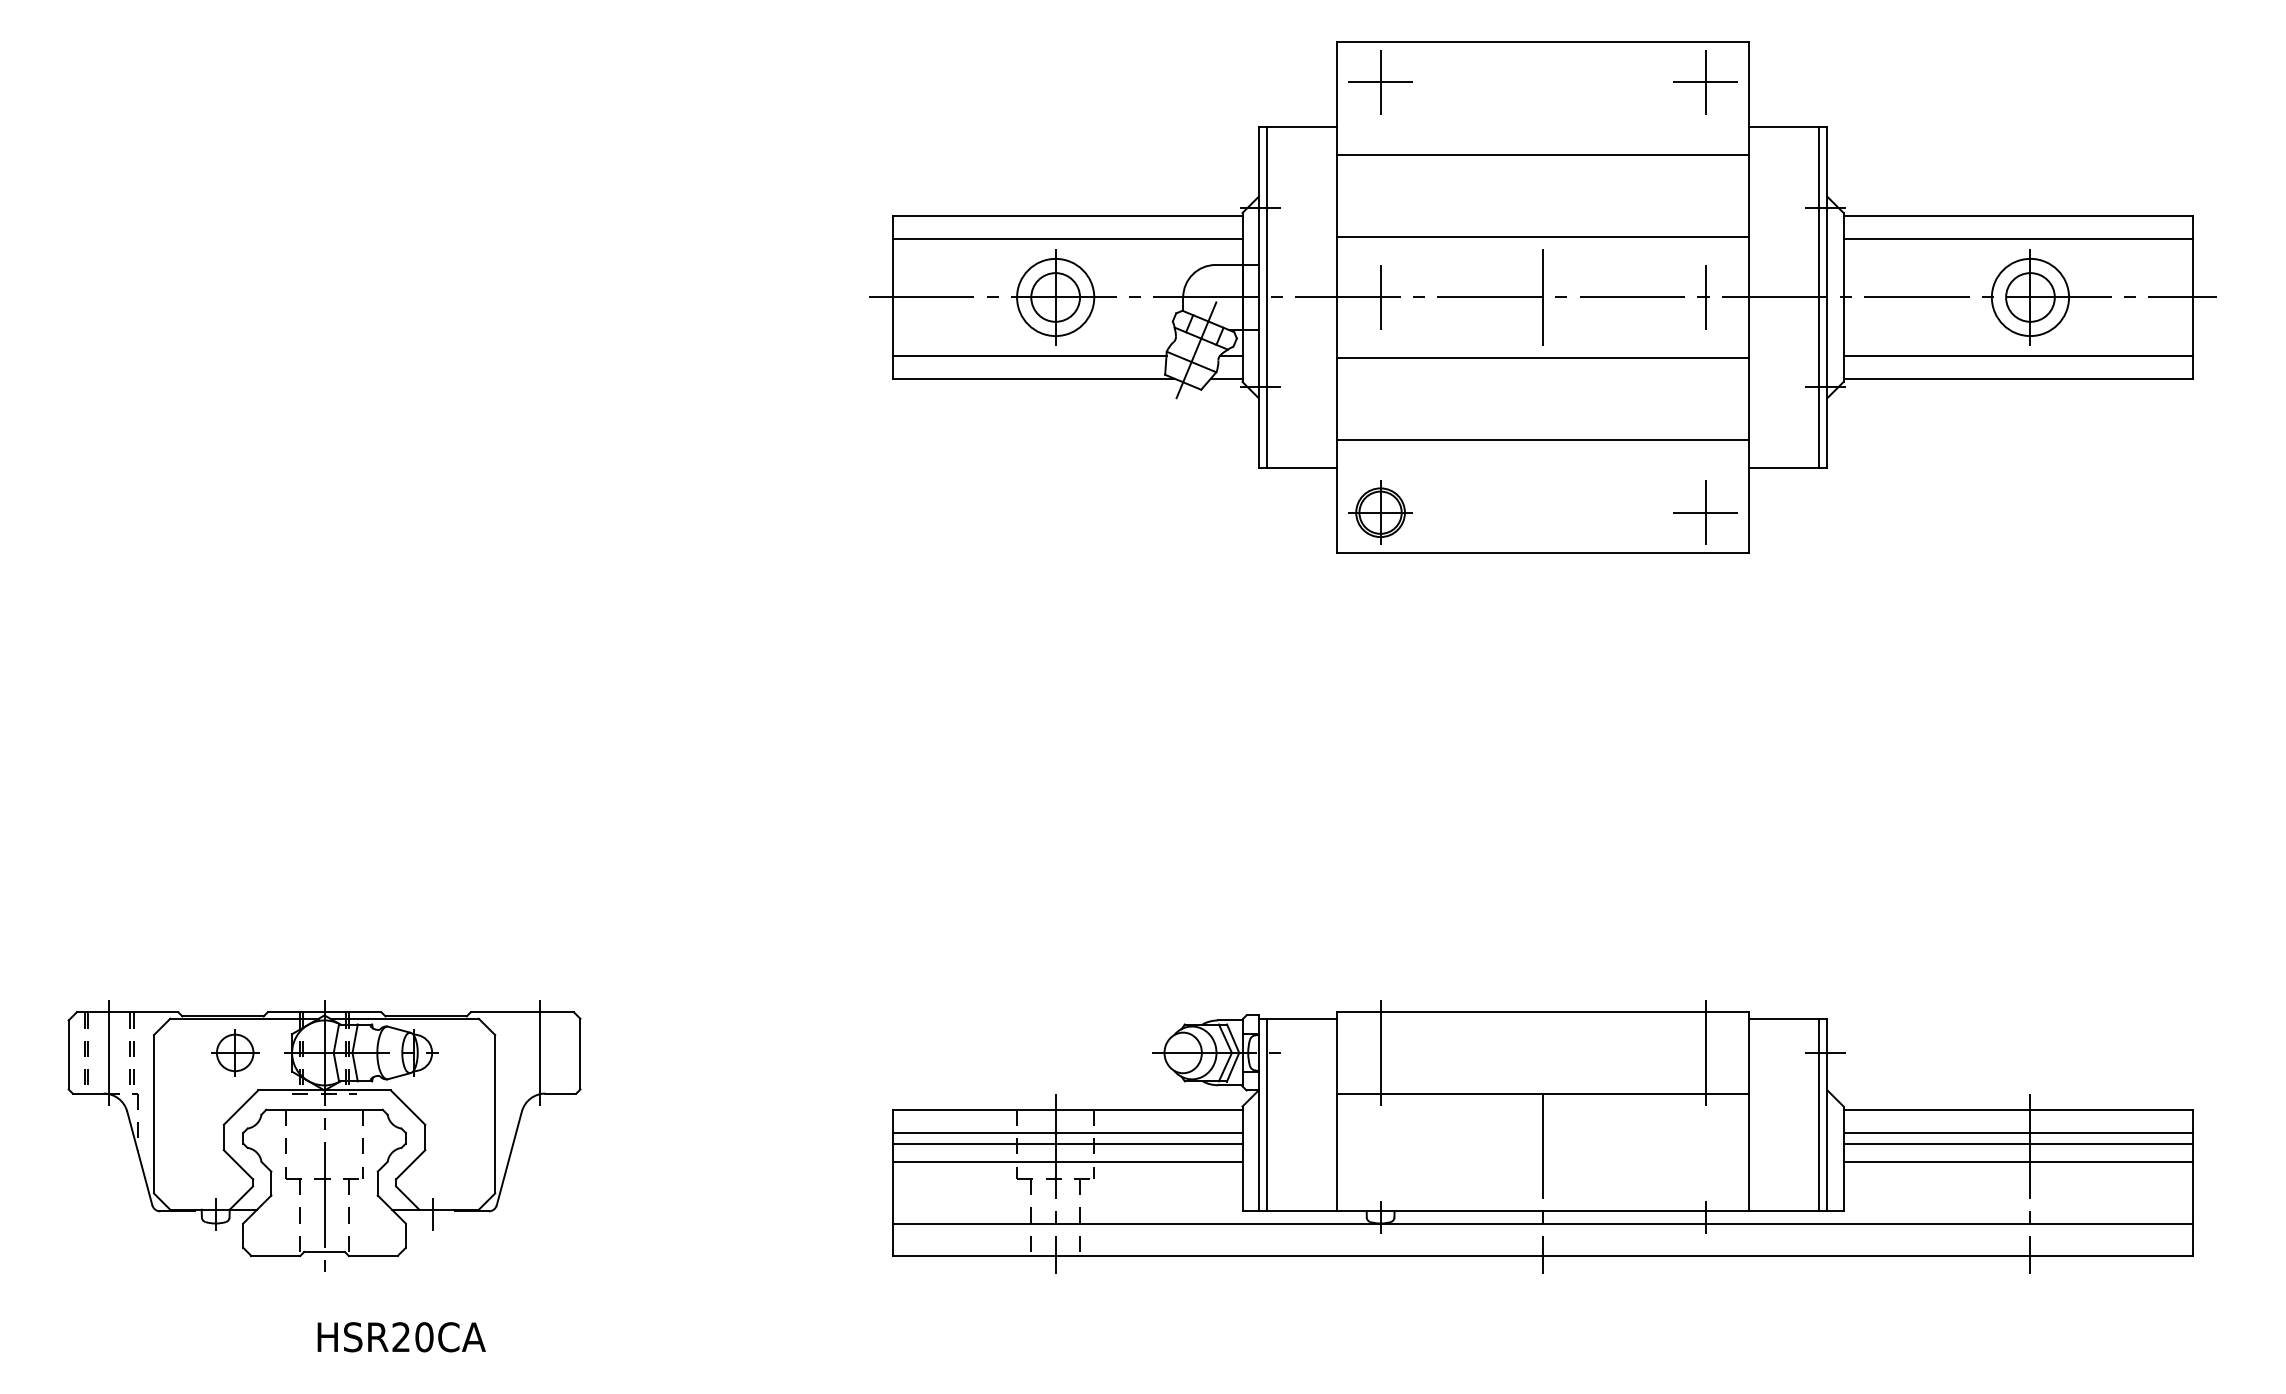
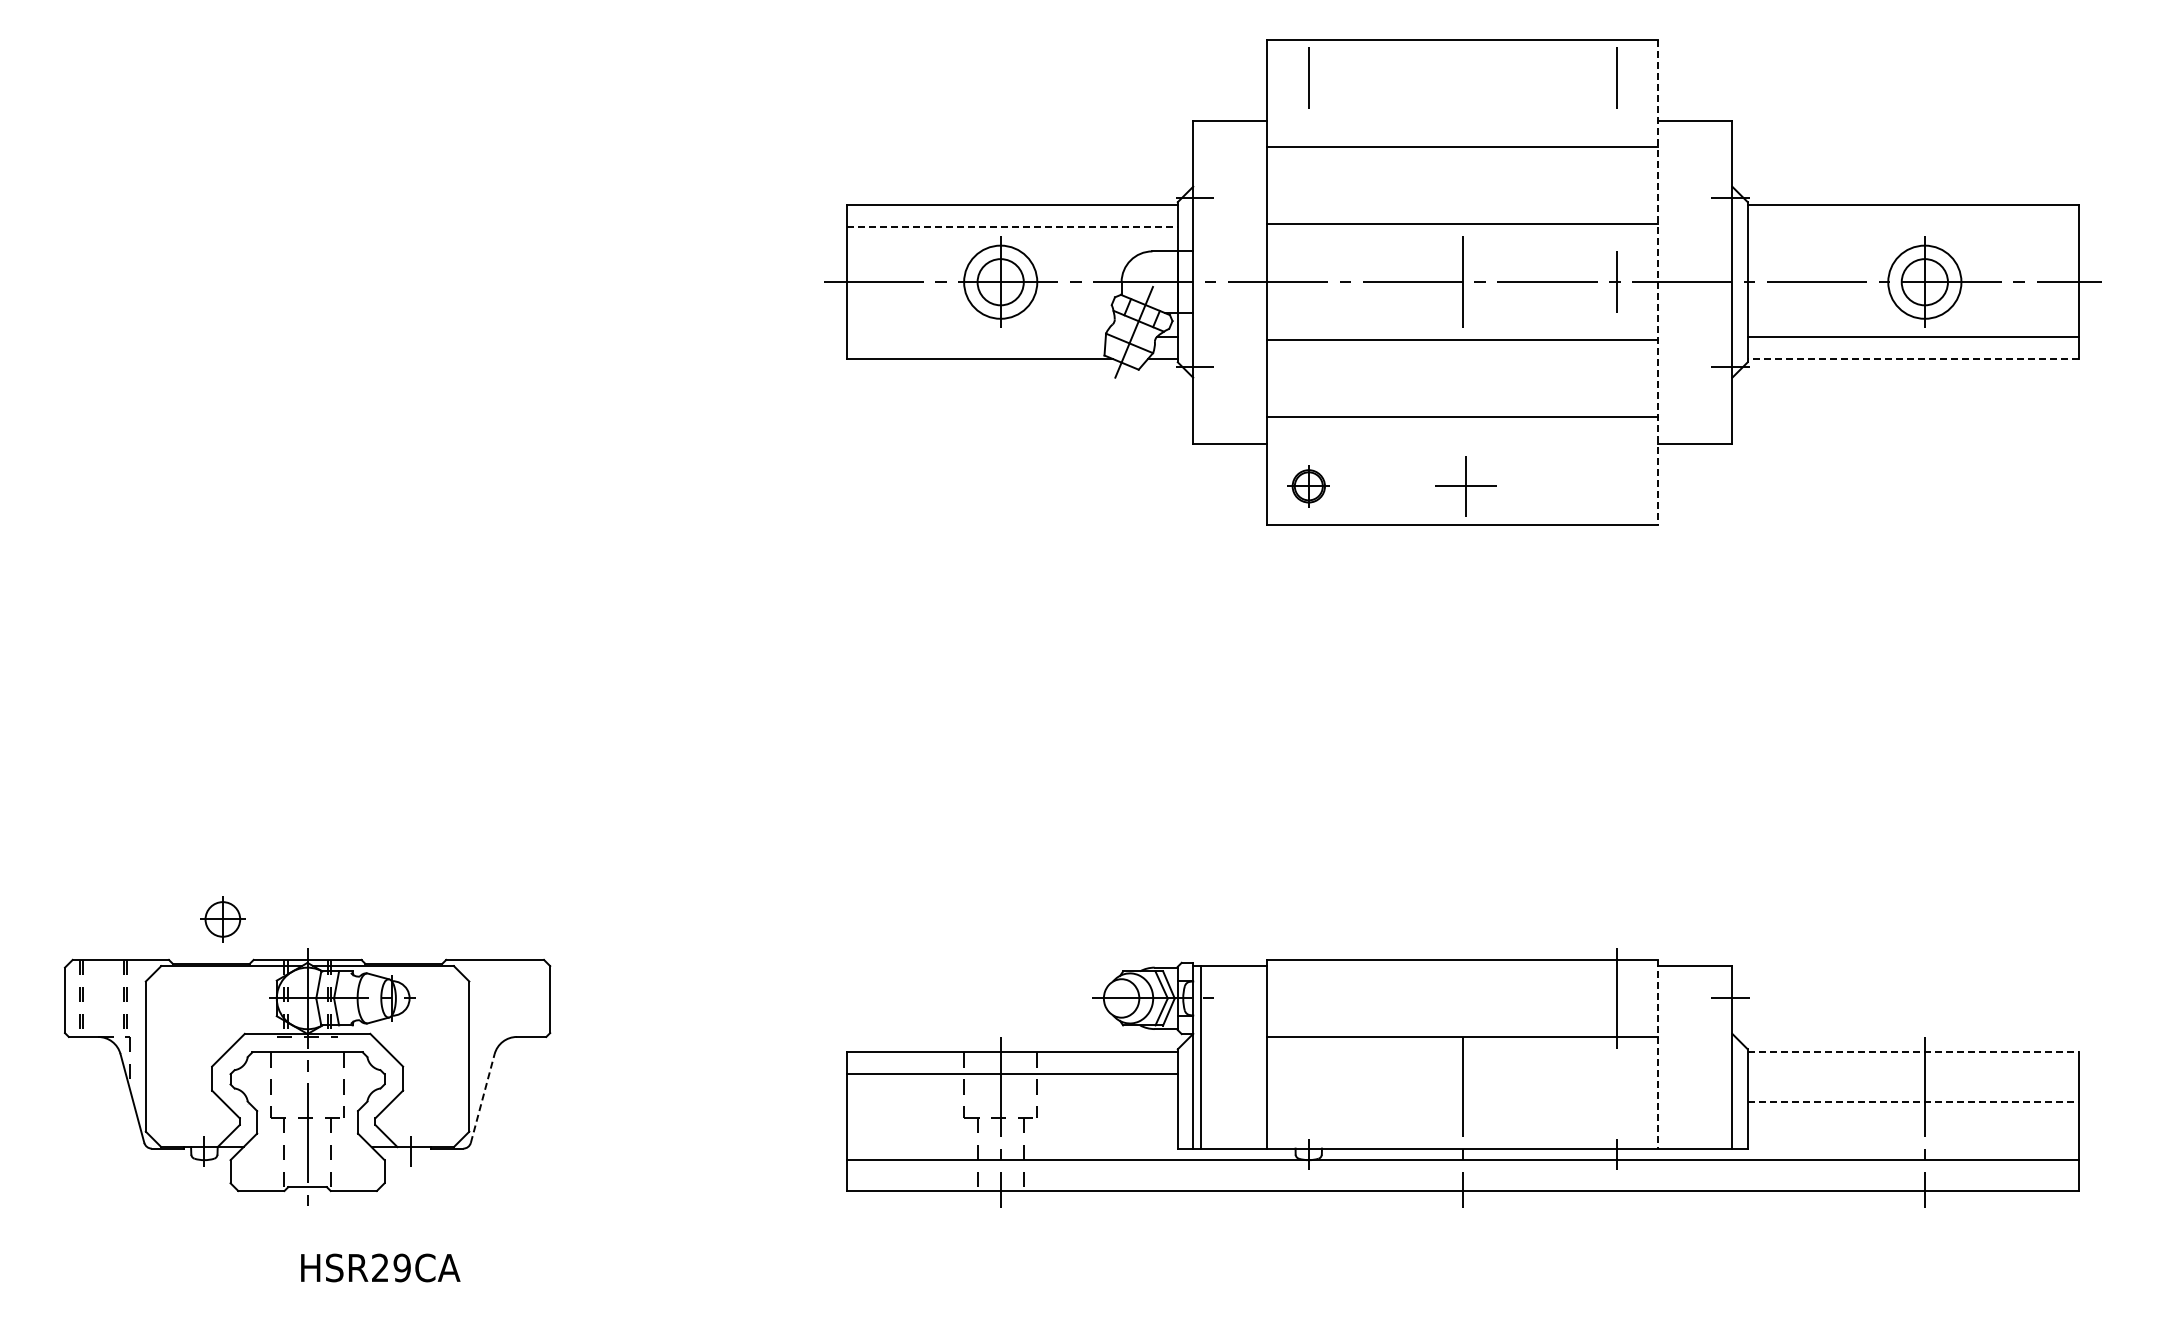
line: (1380, 82) -> (1308, 78), removed
line: (1705, 82) -> (1616, 78), removed
line: (1068, 239) -> (1012, 227), solid -> dashed
line: (2017, 239) -> (1912, 227), removed
line: (1266, 296) -> (1200, 281), removed
line: (1819, 296) -> (1724, 281), removed
line: (1380, 297) -> (1308, 282), removed
line: (1749, 297) -> (1658, 282), solid -> dashed
line: (1029, 355) -> (975, 337), removed
line: (2018, 378) -> (1913, 359), solid -> dashed
part: (1380, 512) -> (1308, 486), size x0.7
part: (1705, 512) -> (1465, 486), moved
part: (234, 1052) -> (222, 919), moved
line: (109, 1057) -> (103, 1002), removed
line: (539, 1057) -> (511, 1002), removed
line: (1380, 1057) -> (1308, 1002), removed
line: (2018, 1109) -> (1913, 1052), solid -> dashed
line: (1749, 1112) -> (1658, 1054), solid -> dashed
line: (1819, 1115) -> (1724, 1057), removed
line: (2017, 1133) -> (1912, 1074), removed
line: (1067, 1143) -> (1011, 1084), removed
line: (2017, 1143) -> (1912, 1084), removed
line: (509, 1158) -> (482, 1098), solid -> dashed
line: (1067, 1161) -> (1011, 1101), removed
line: (2018, 1161) -> (1913, 1101), solid -> dashed
text: (423, 1336) -> (401, 1267), HSR20CA -> HSR29CA

